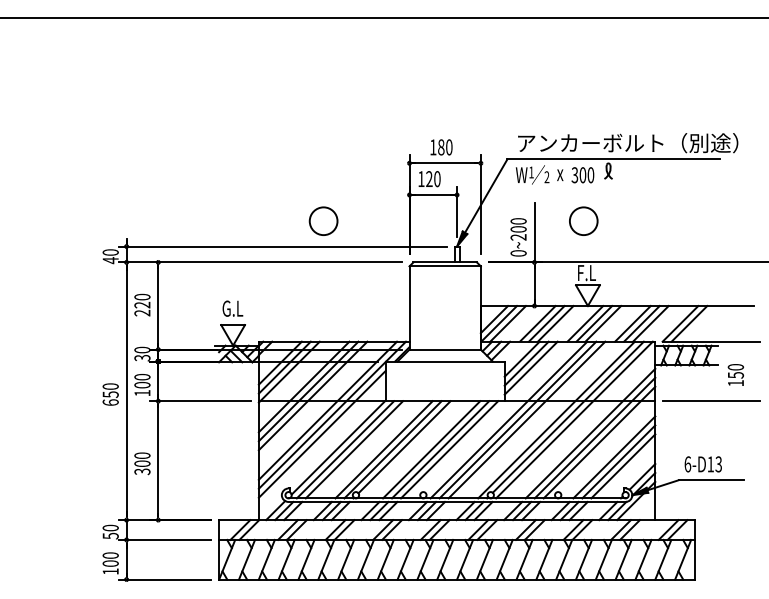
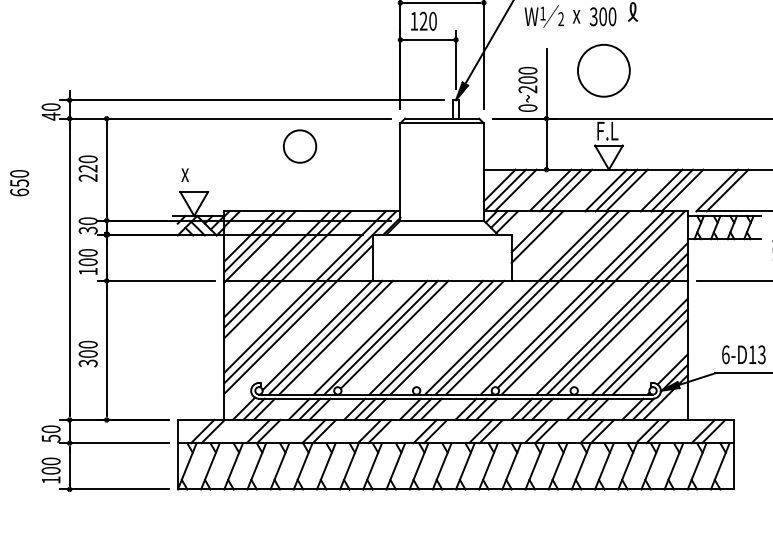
circle: (323, 220) -> (299, 145), moved
circle: (583, 220) -> (603, 69), size x1.6
text: (232, 308) -> (193, 172), G.L -> x
line: (530, 367) -> (541, 241), removed
text: (110, 394) -> (19, 183), moved

